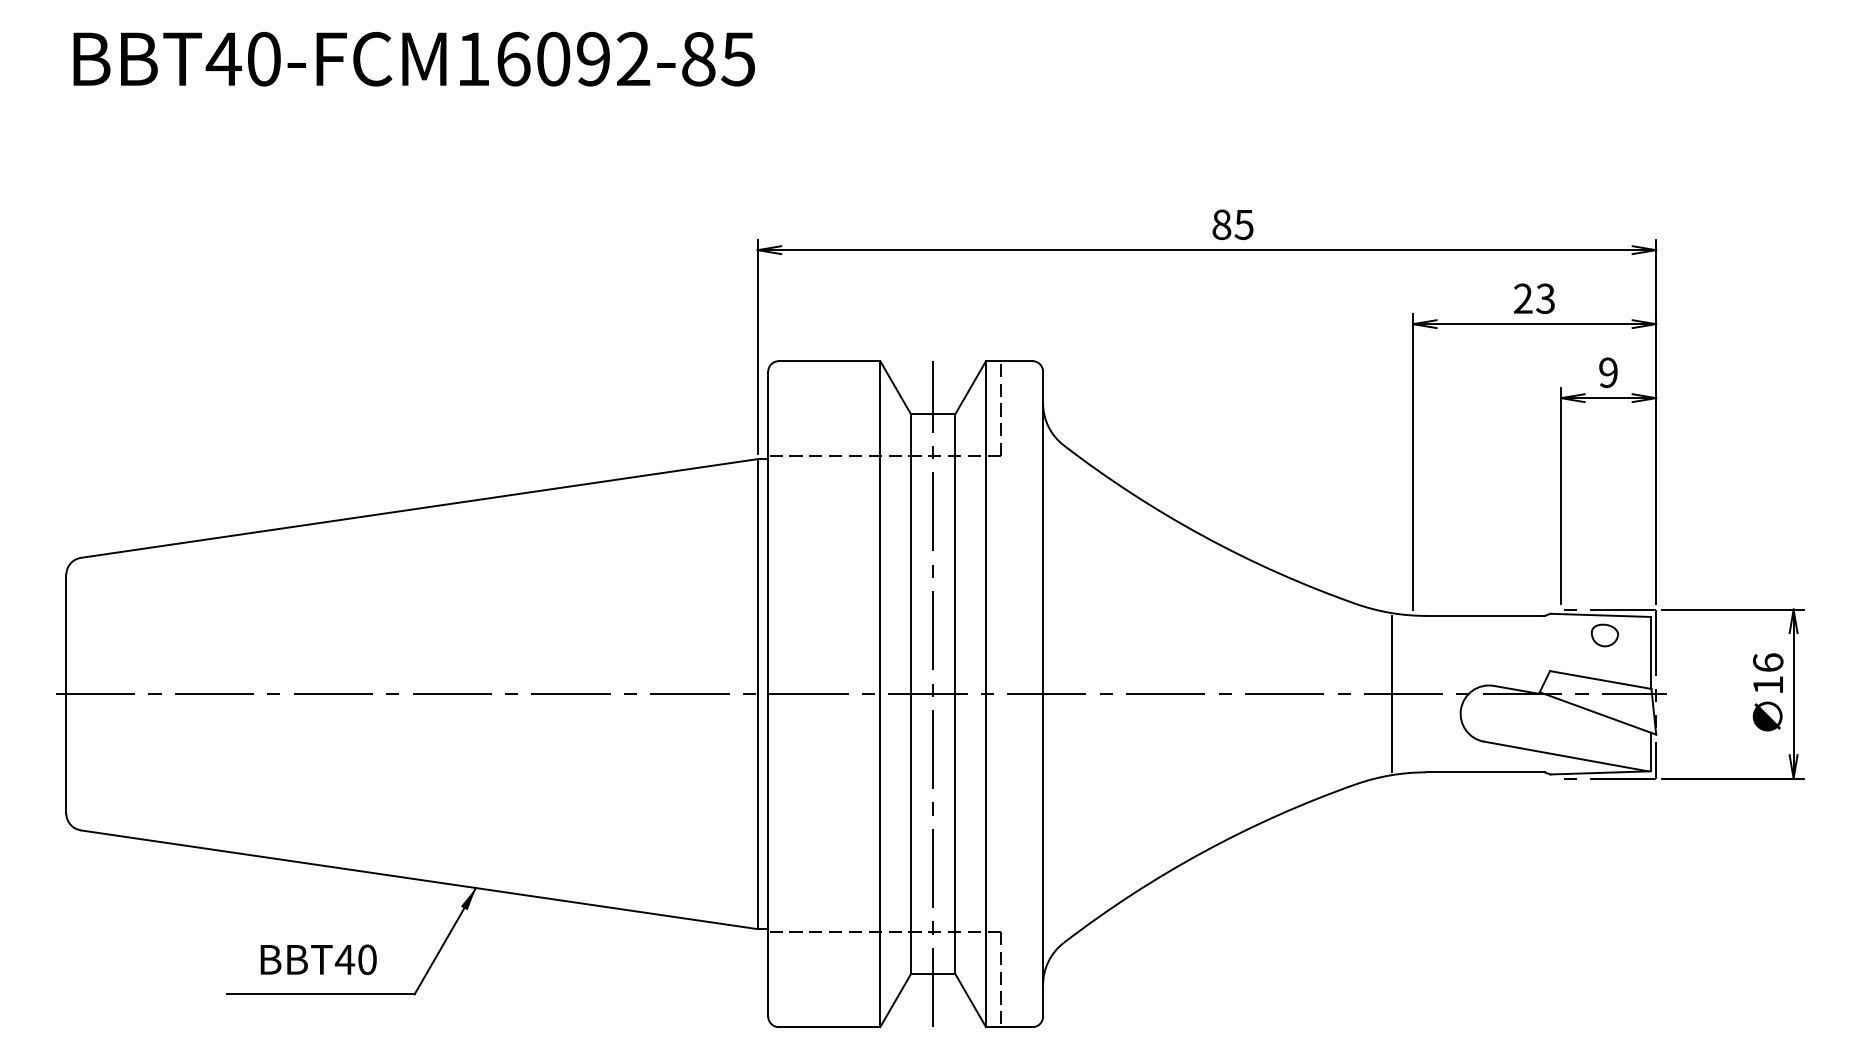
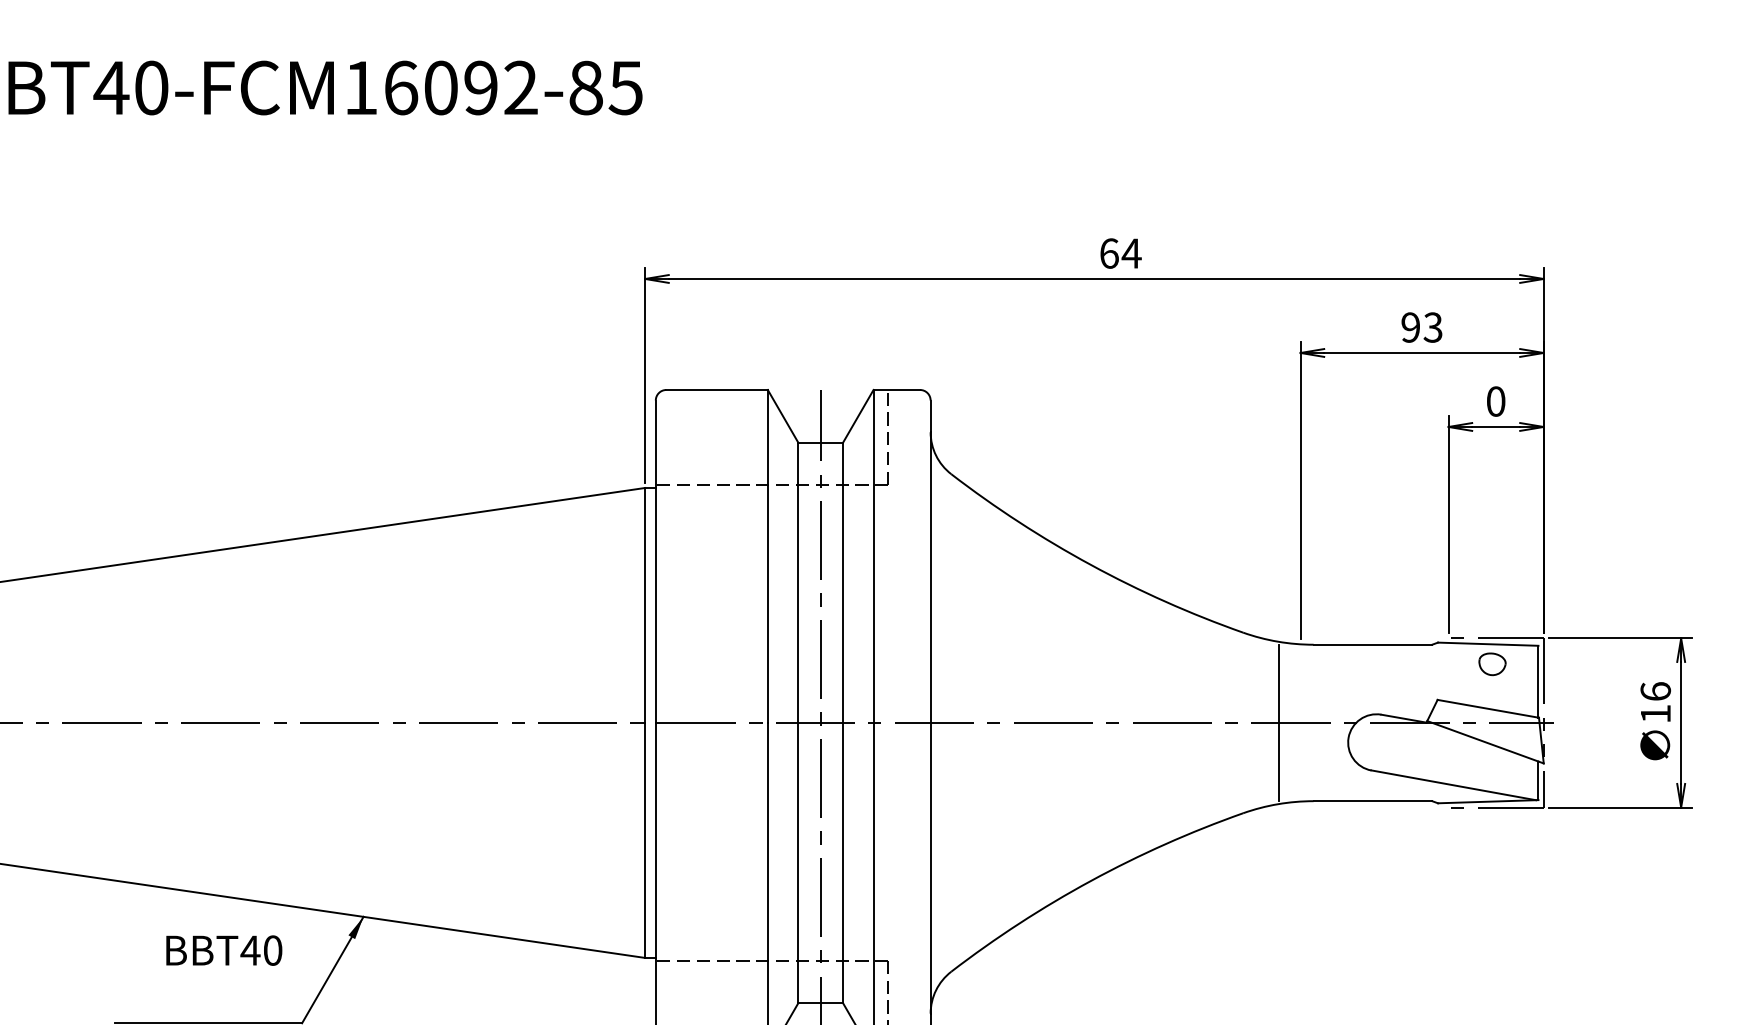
text: (1233, 224) -> (1121, 253), 85 -> 64
text: (1523, 299) -> (1411, 328), 23 -> 93
text: (1608, 372) -> (1496, 401), 9 -> 0
text: (318, 959) -> (224, 950), moved

